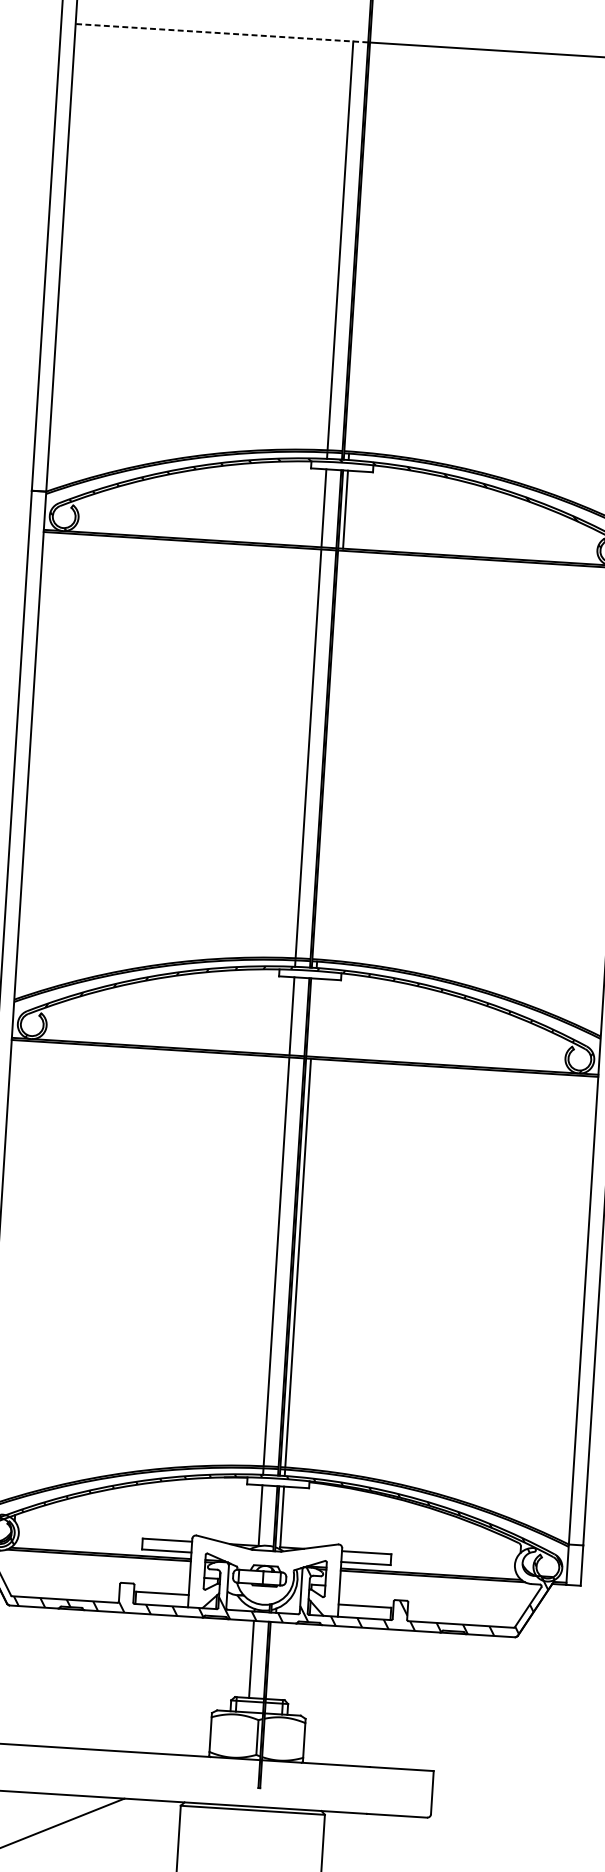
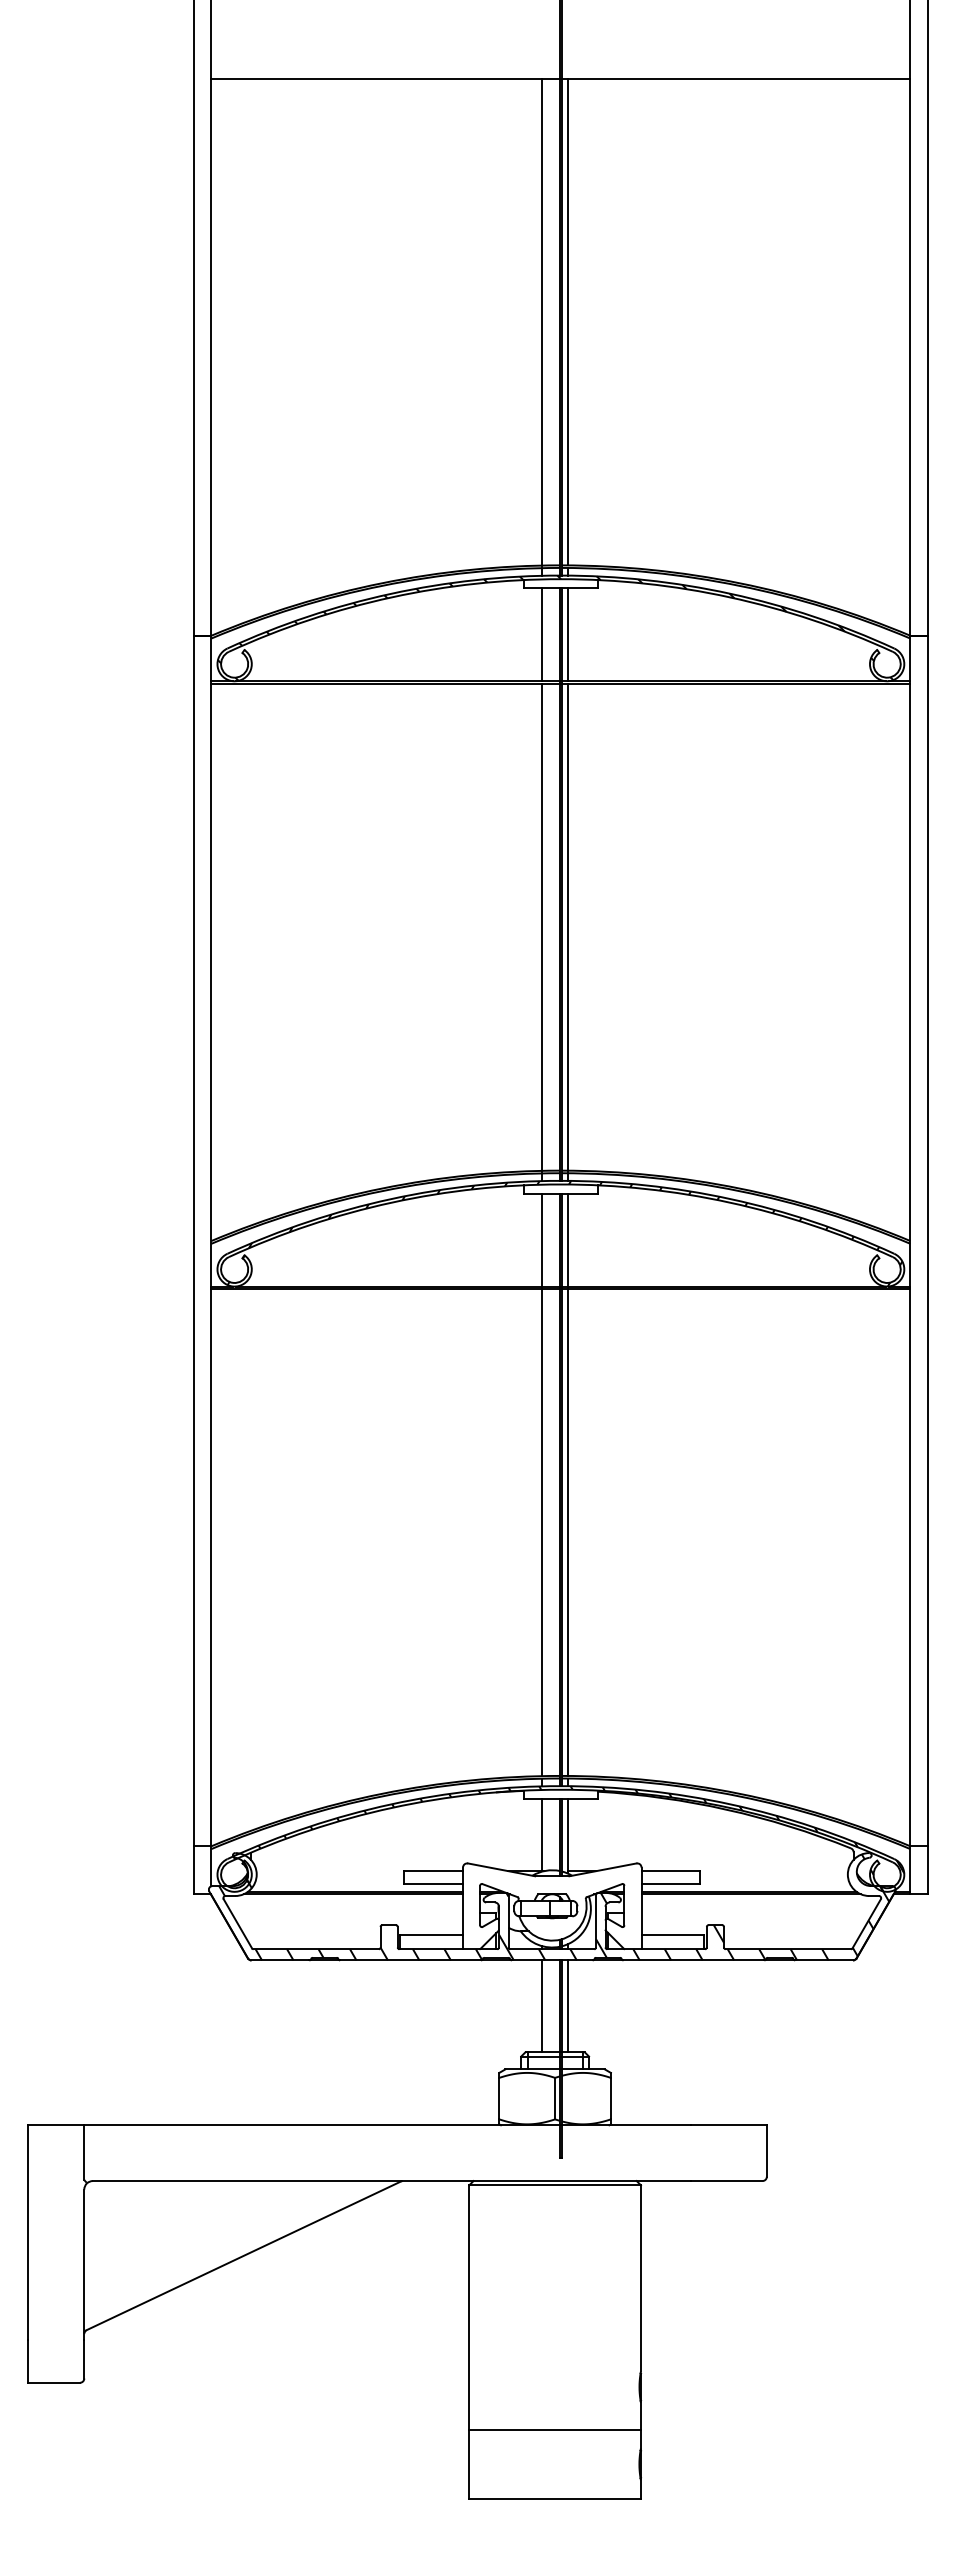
line: (221, 33) -> (385, 78), dashed -> solid
line: (362, 246) -> (568, 321), added
line: (330, 754) -> (568, 926), added
line: (314, 1017) -> (568, 1239), added
line: (273, 1660) -> (568, 2006), added

